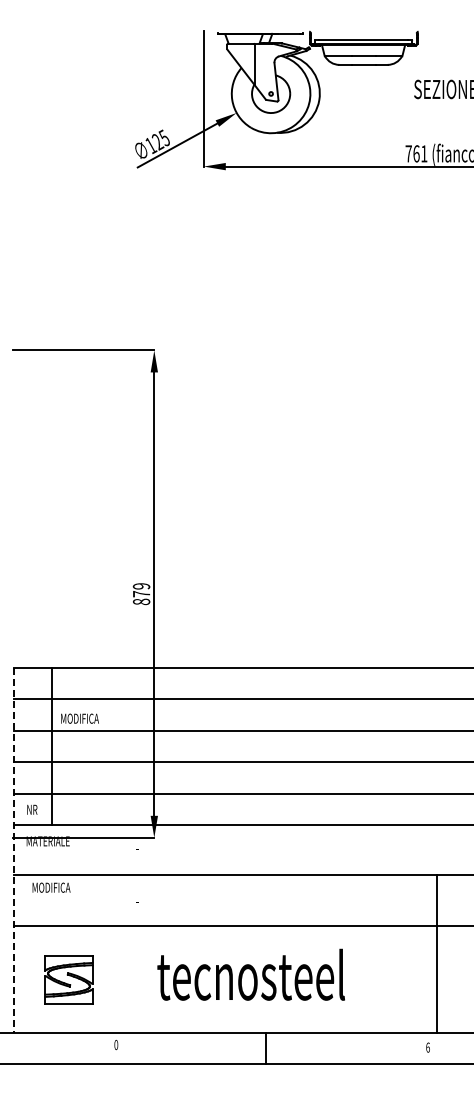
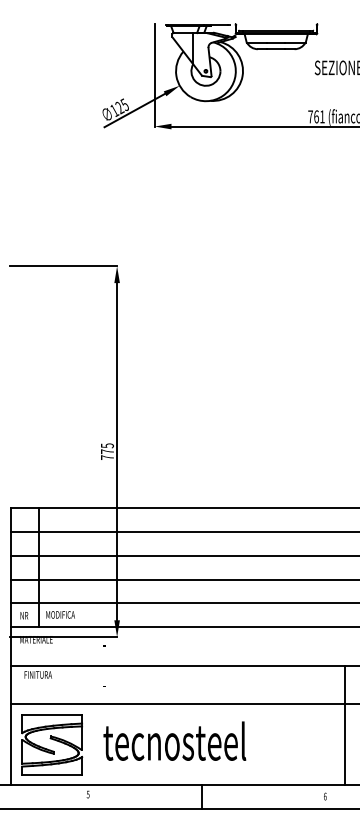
text: (141, 594) -> (107, 451), 879 -> 775
text: (79, 718) -> (60, 614), moved
line: (14, 850) -> (10, 646), dashed -> solid
text: (51, 887) -> (38, 674), MODIFICA -> FINITURA
line: (437, 953) -> (345, 725), moved
text: (250, 974) -> (174, 740), moved
part: (68, 979) -> (51, 744), size x1.67
text: (116, 1044) -> (88, 794), 0 -> 5

